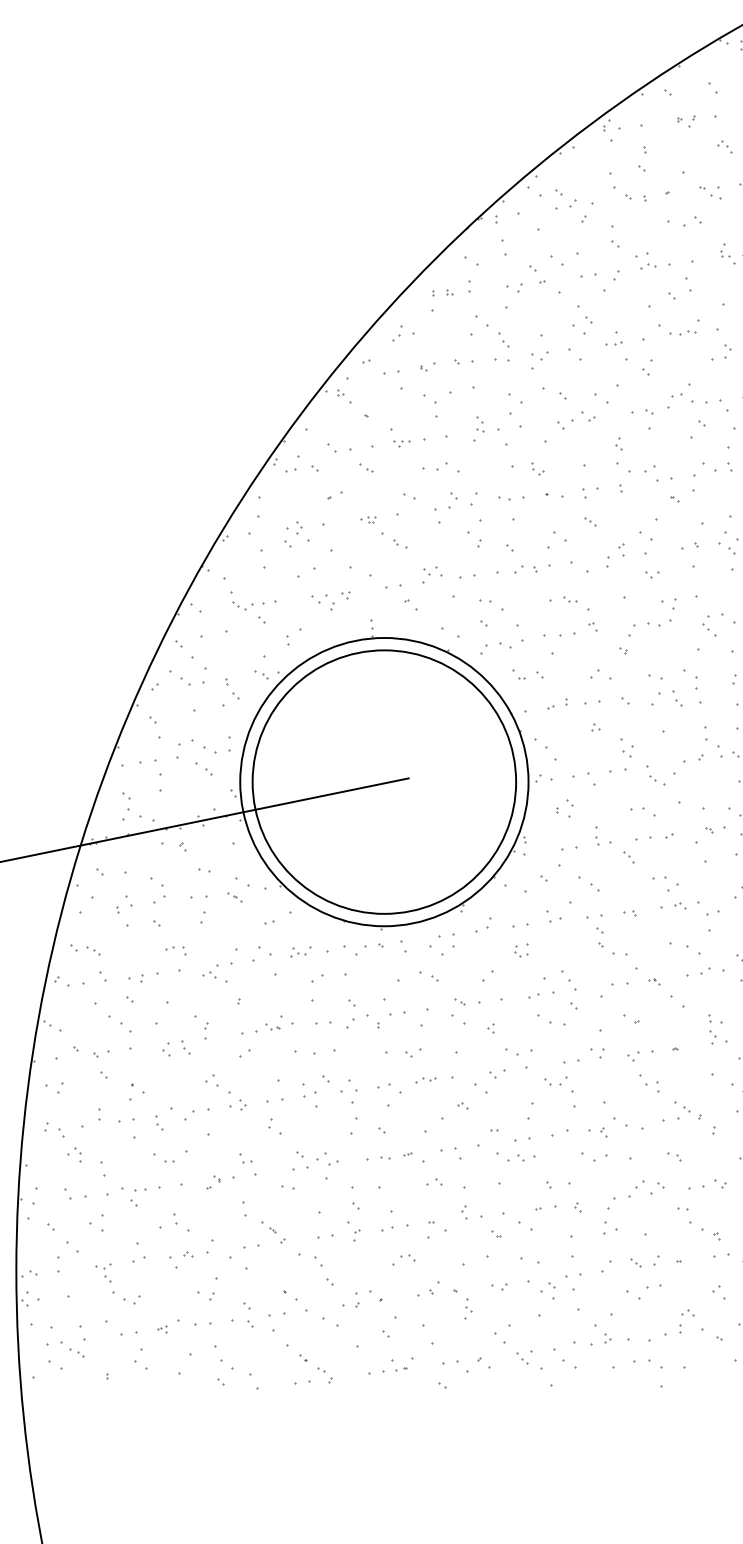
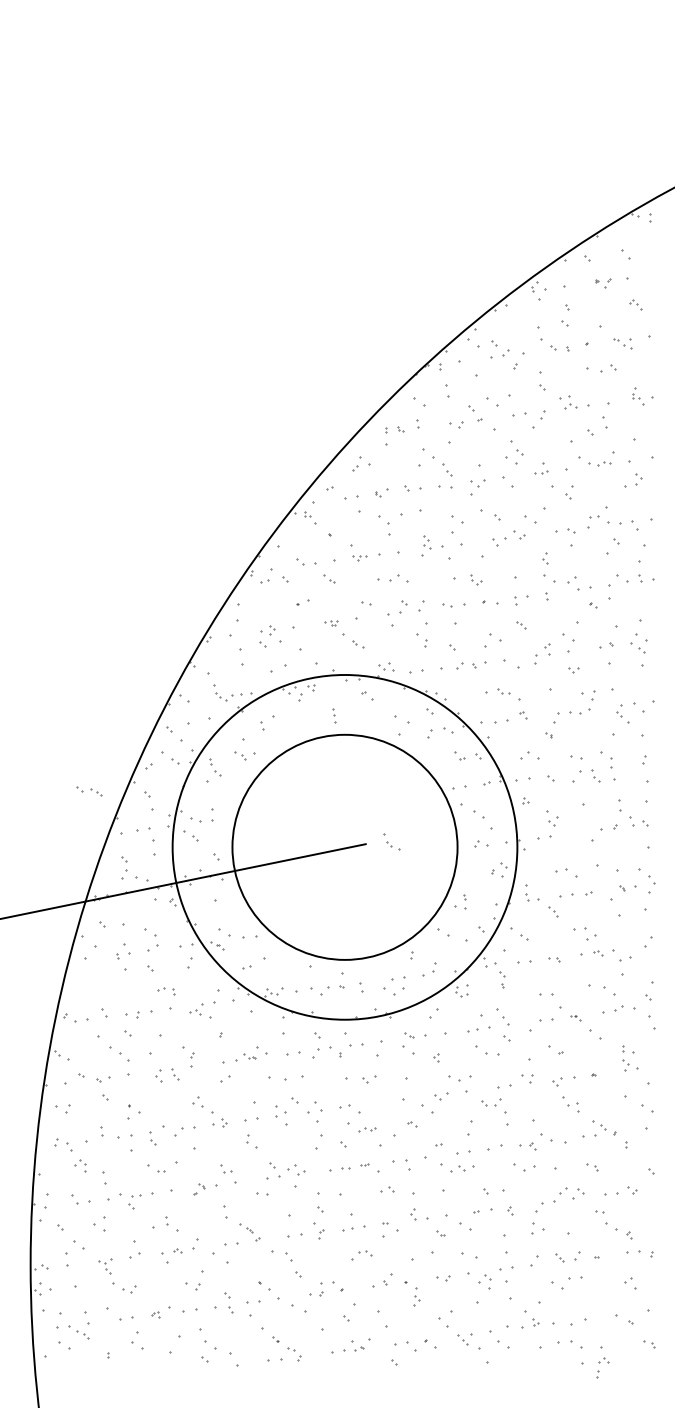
part: (655, 775) -> (391, 841), moved
circle: (383, 782) -> (344, 847), size x1.4
part: (600, 936) -> (502, 979), moved
part: (85, 949) -> (89, 791), moved
part: (425, 1079) -> (367, 1129), moved
part: (685, 1320) -> (602, 1367), moved

